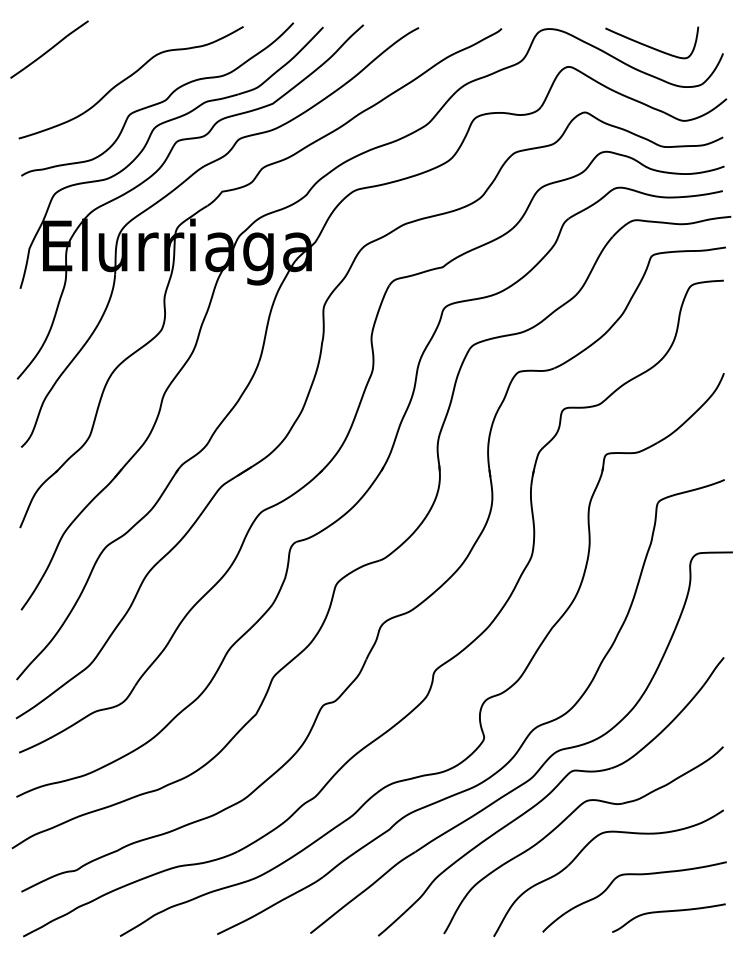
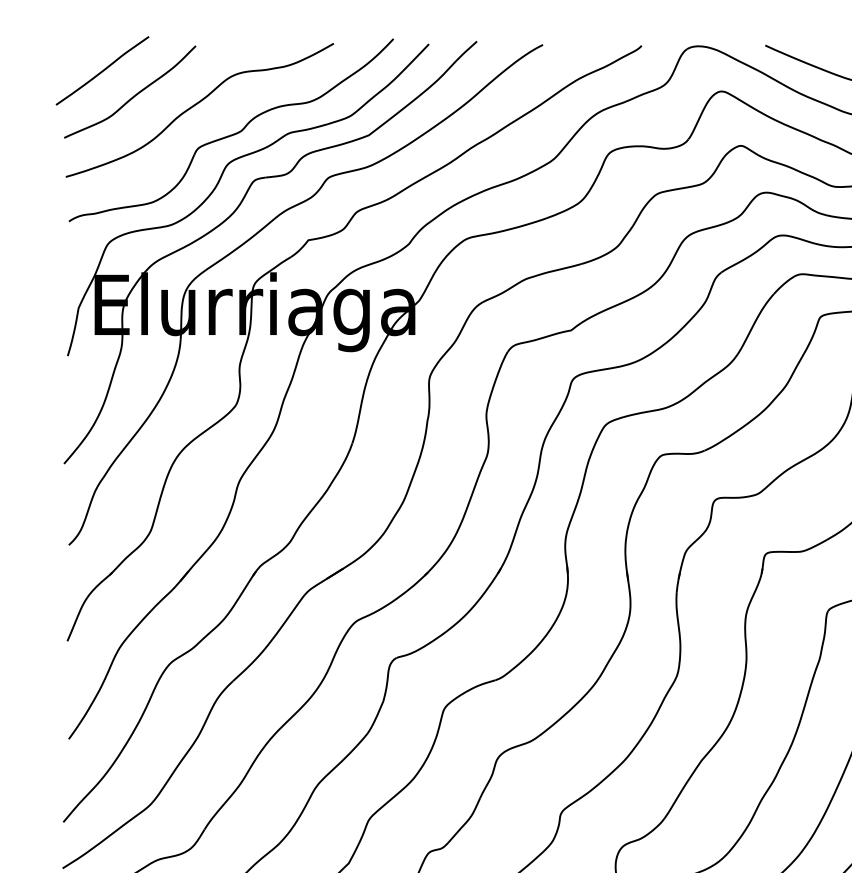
curve: (75, 70) -> (133, 95), added

